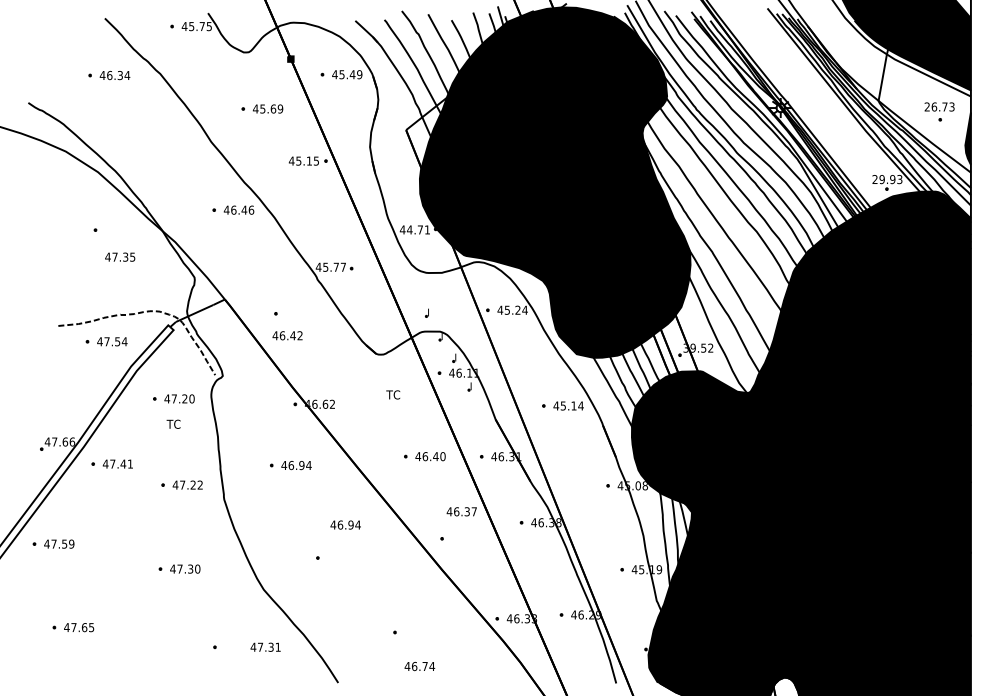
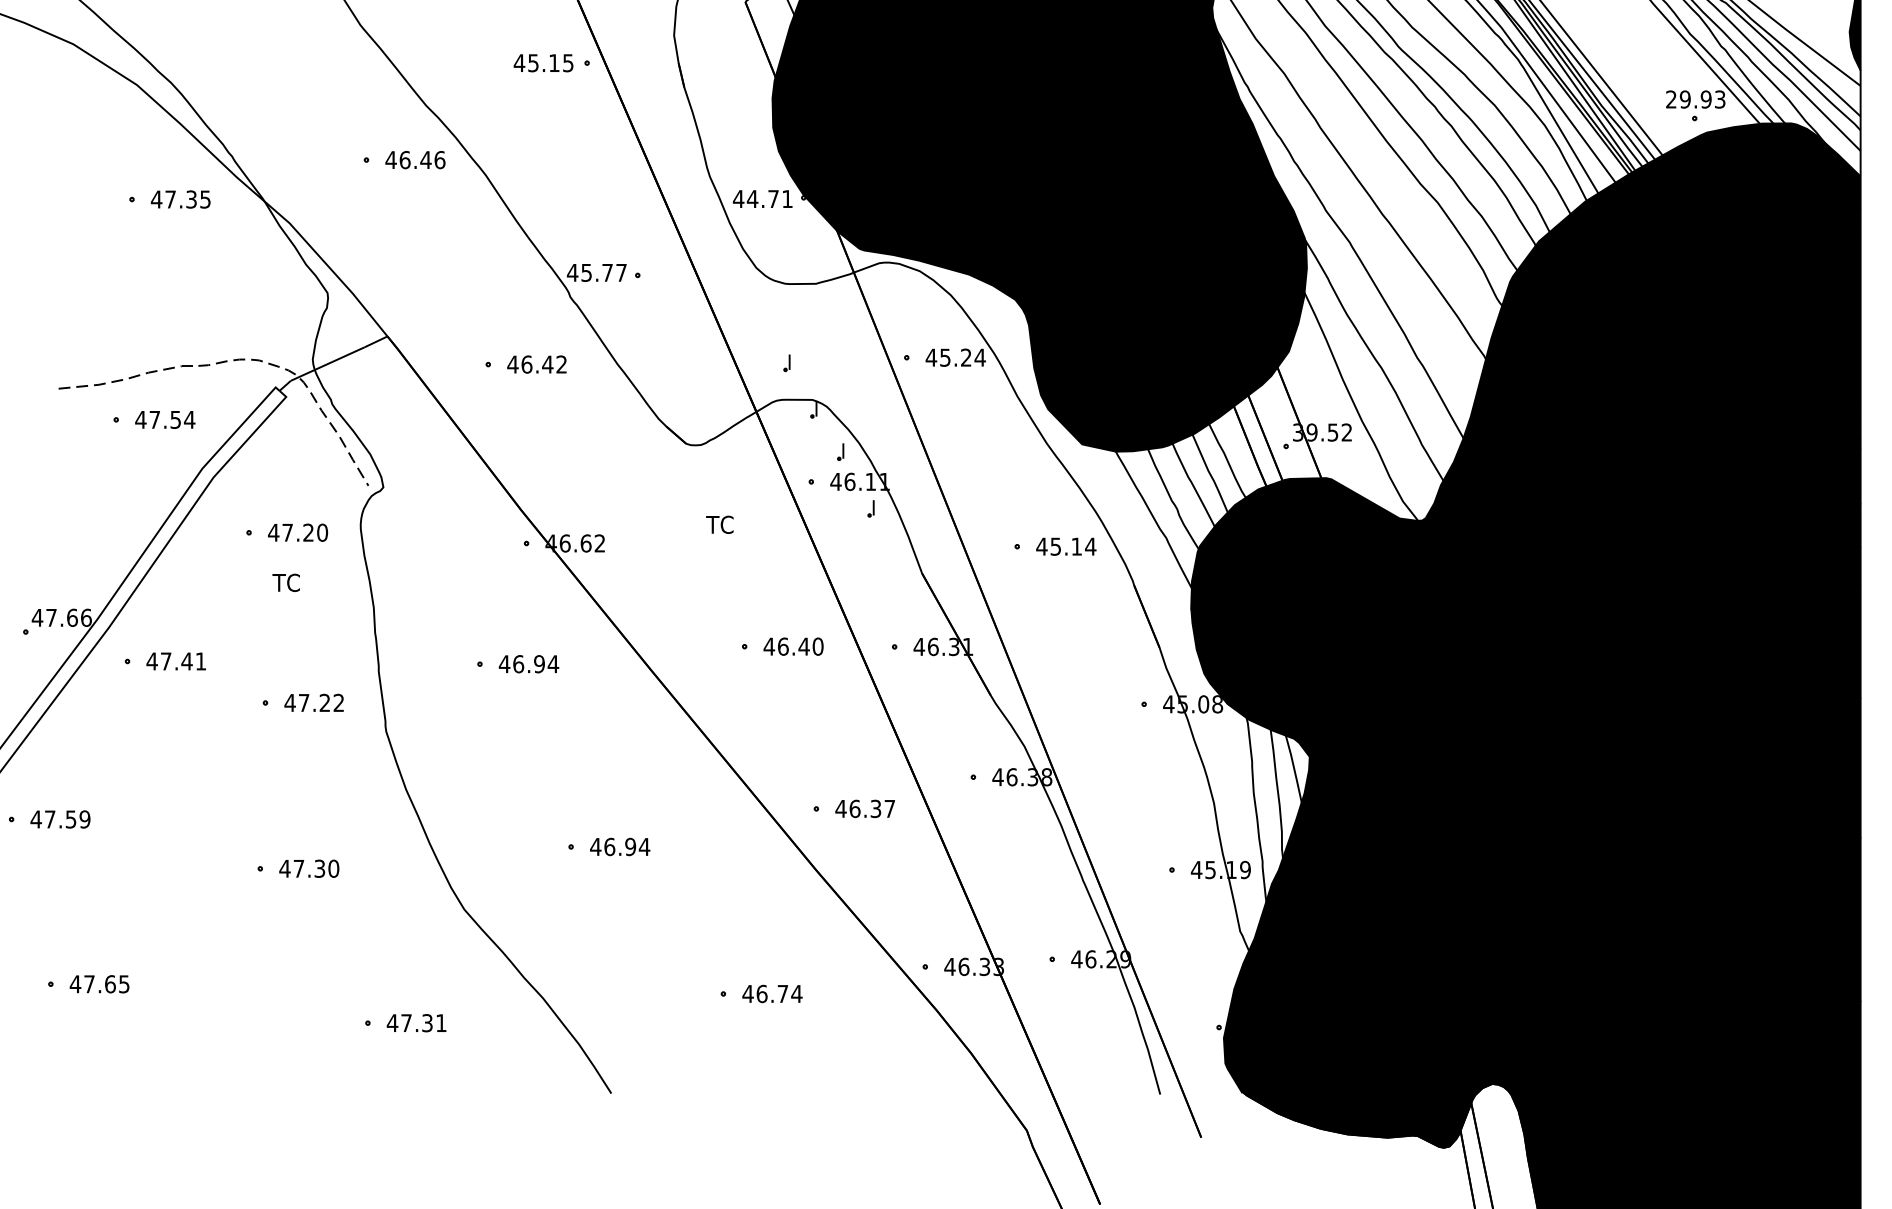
text: (120, 256) -> (181, 198), moved
text: (287, 335) -> (536, 364), moved
text: (461, 511) -> (864, 808), moved
text: (345, 524) -> (619, 845), moved
text: (265, 646) -> (416, 1021), moved
text: (419, 666) -> (771, 993), moved

